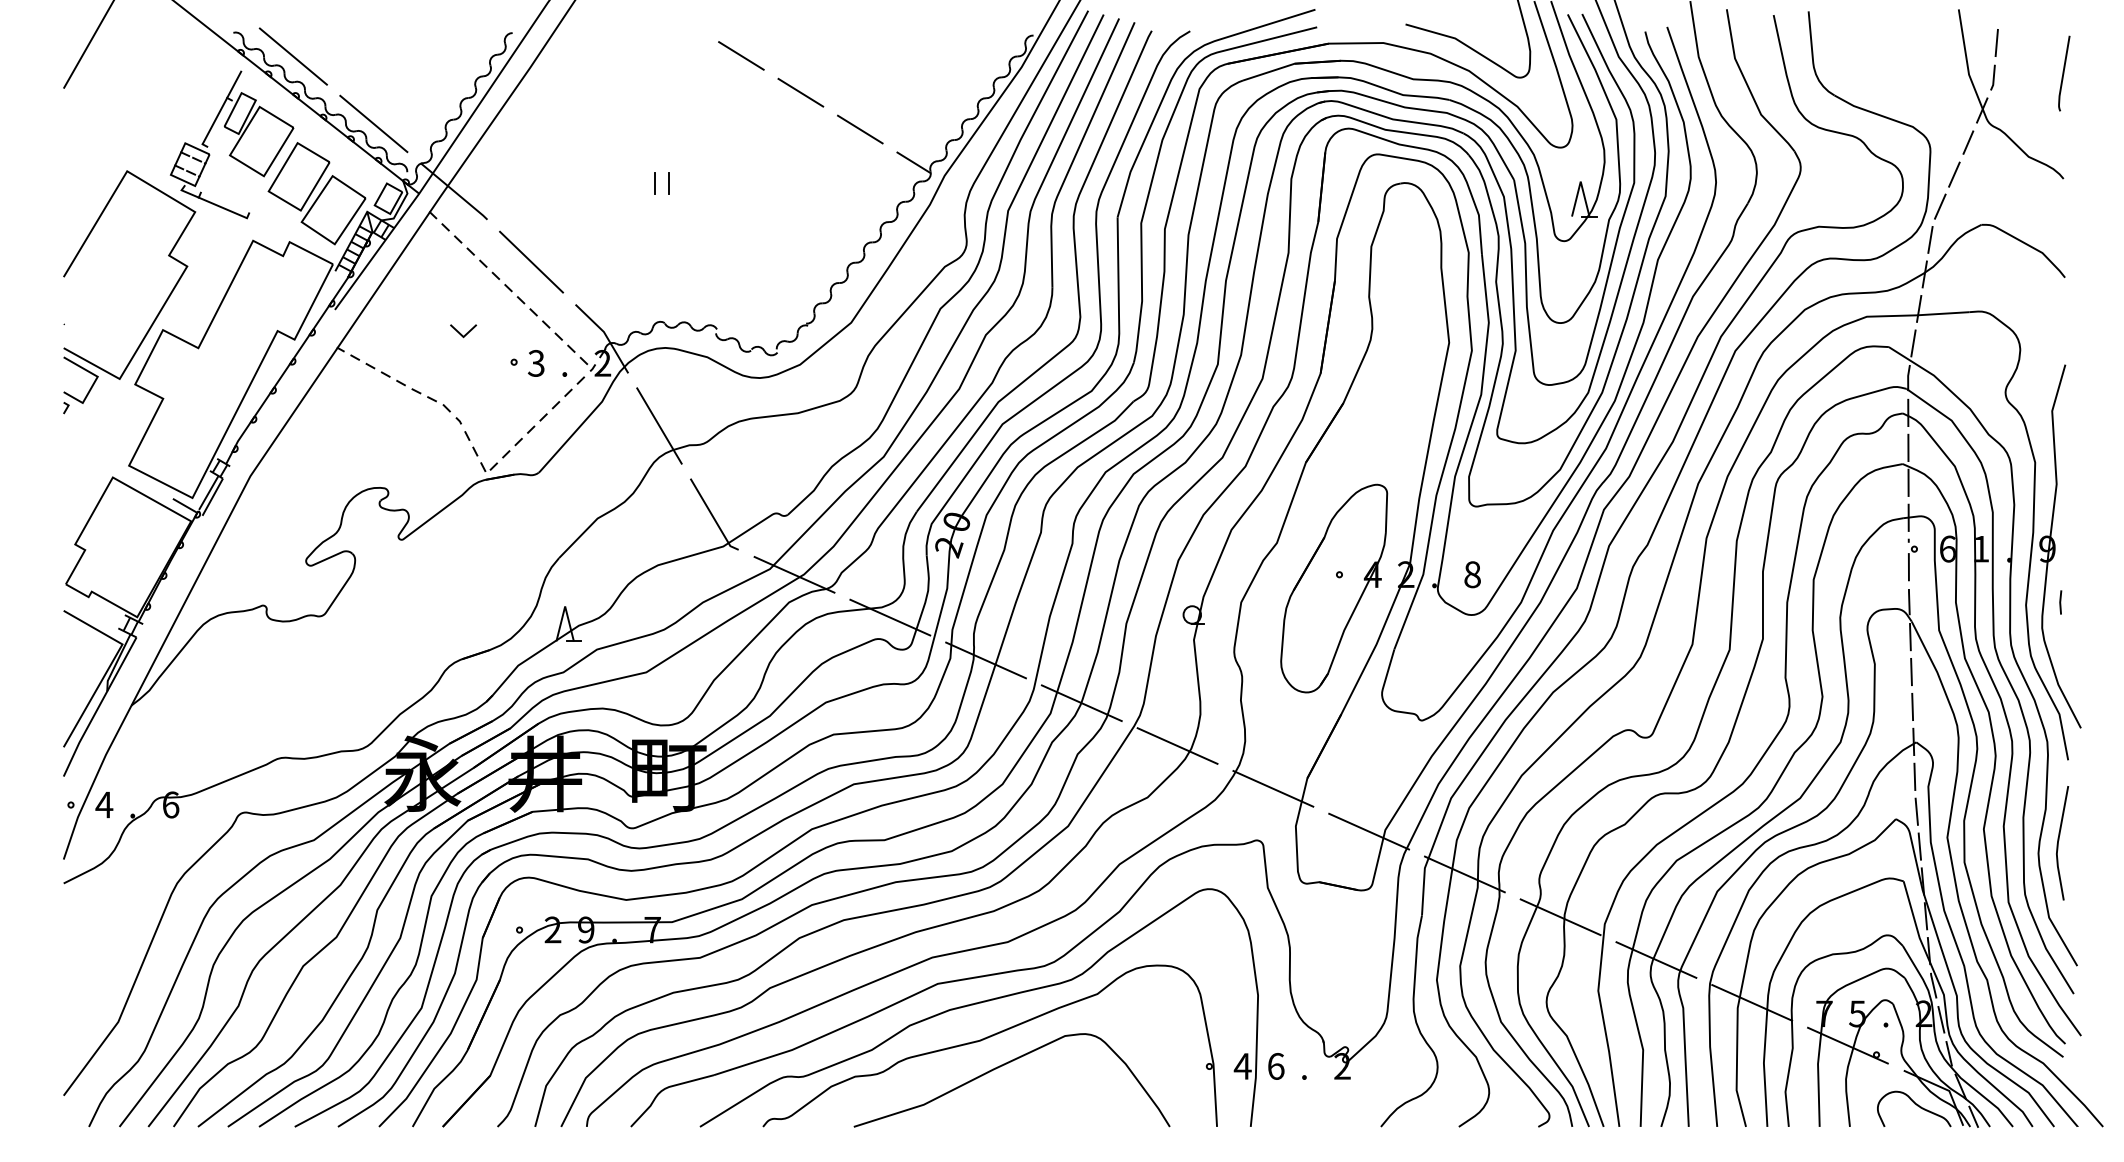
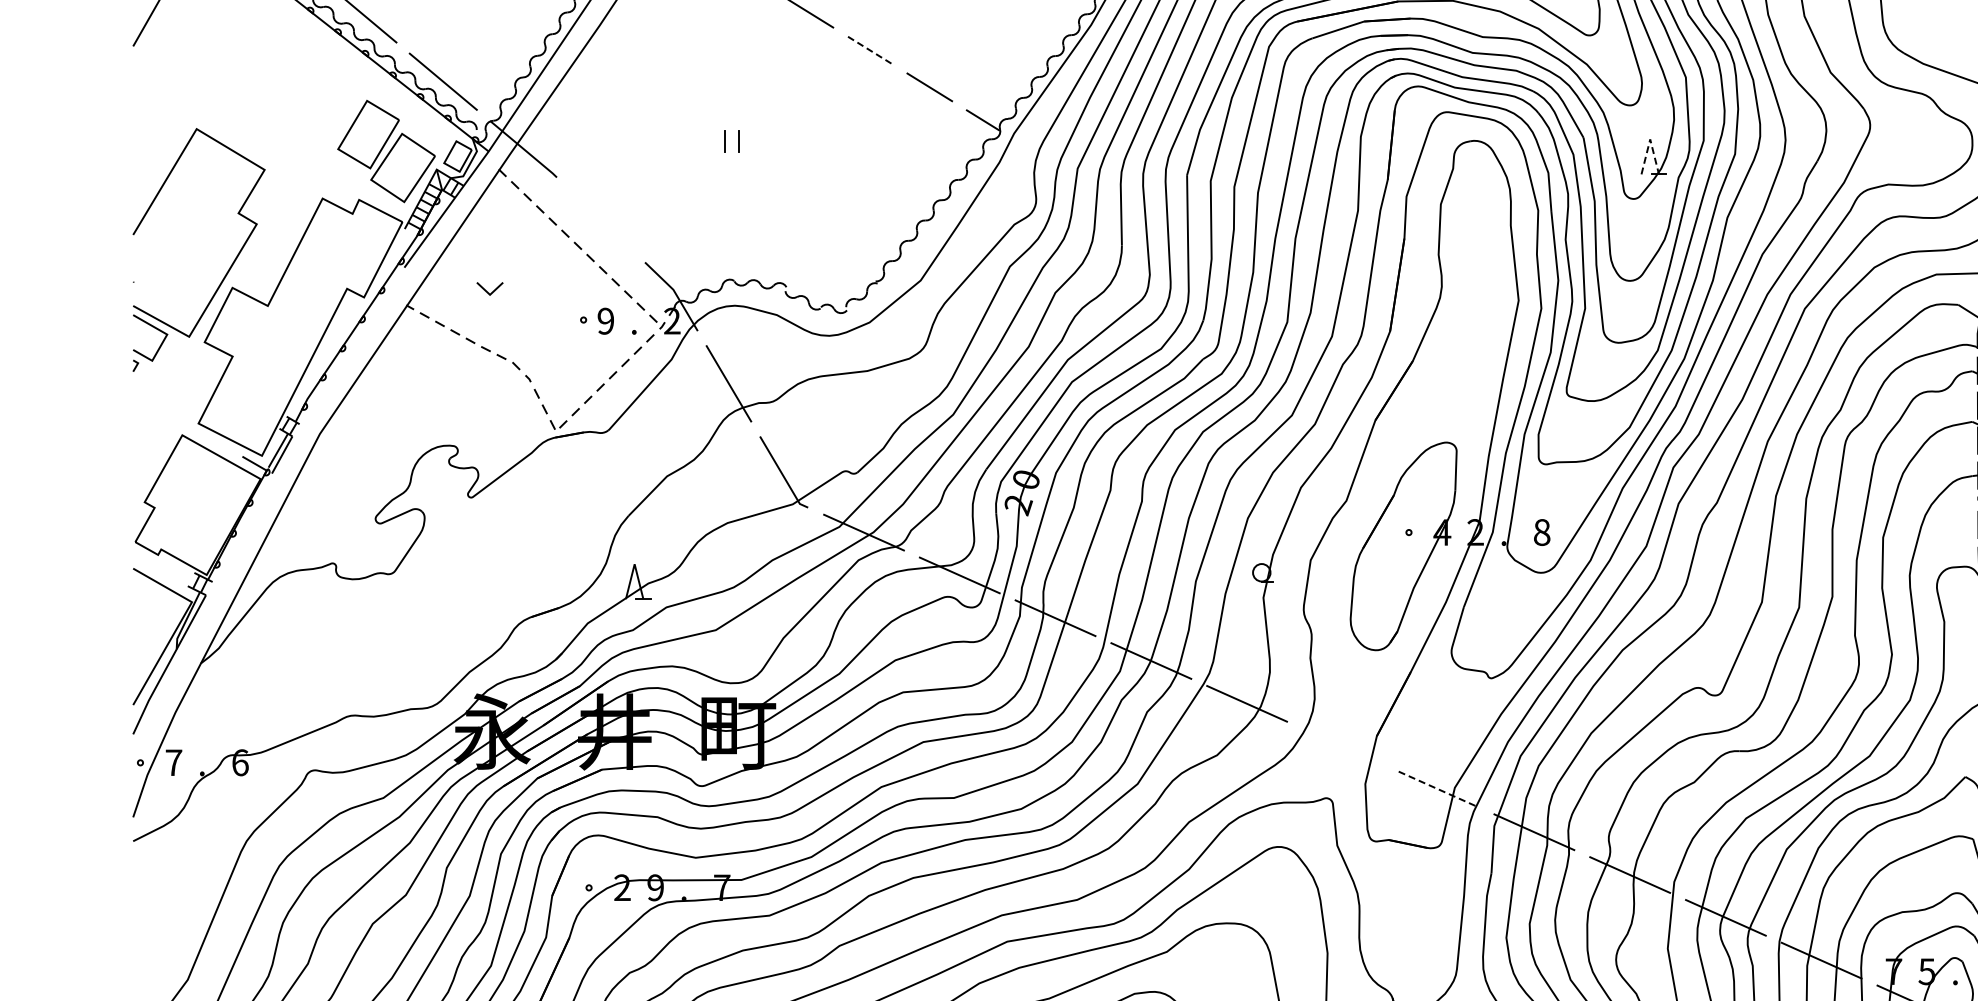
line: (801, 93) -> (870, 51), solid -> dashed
part: (231, 144) -> (300, 102), removed
line: (1580, 181) -> (1649, 139), solid -> dashed
line: (531, 261) -> (600, 219), removed
line: (461, 333) -> (487, 291), moved
text: (535, 363) -> (604, 321), 3 -> 9
line: (1273, 788) -> (1342, 746), removed
text: (104, 804) -> (173, 762), 4 -> 7
line: (1369, 831) -> (1438, 789), solid -> dashed

